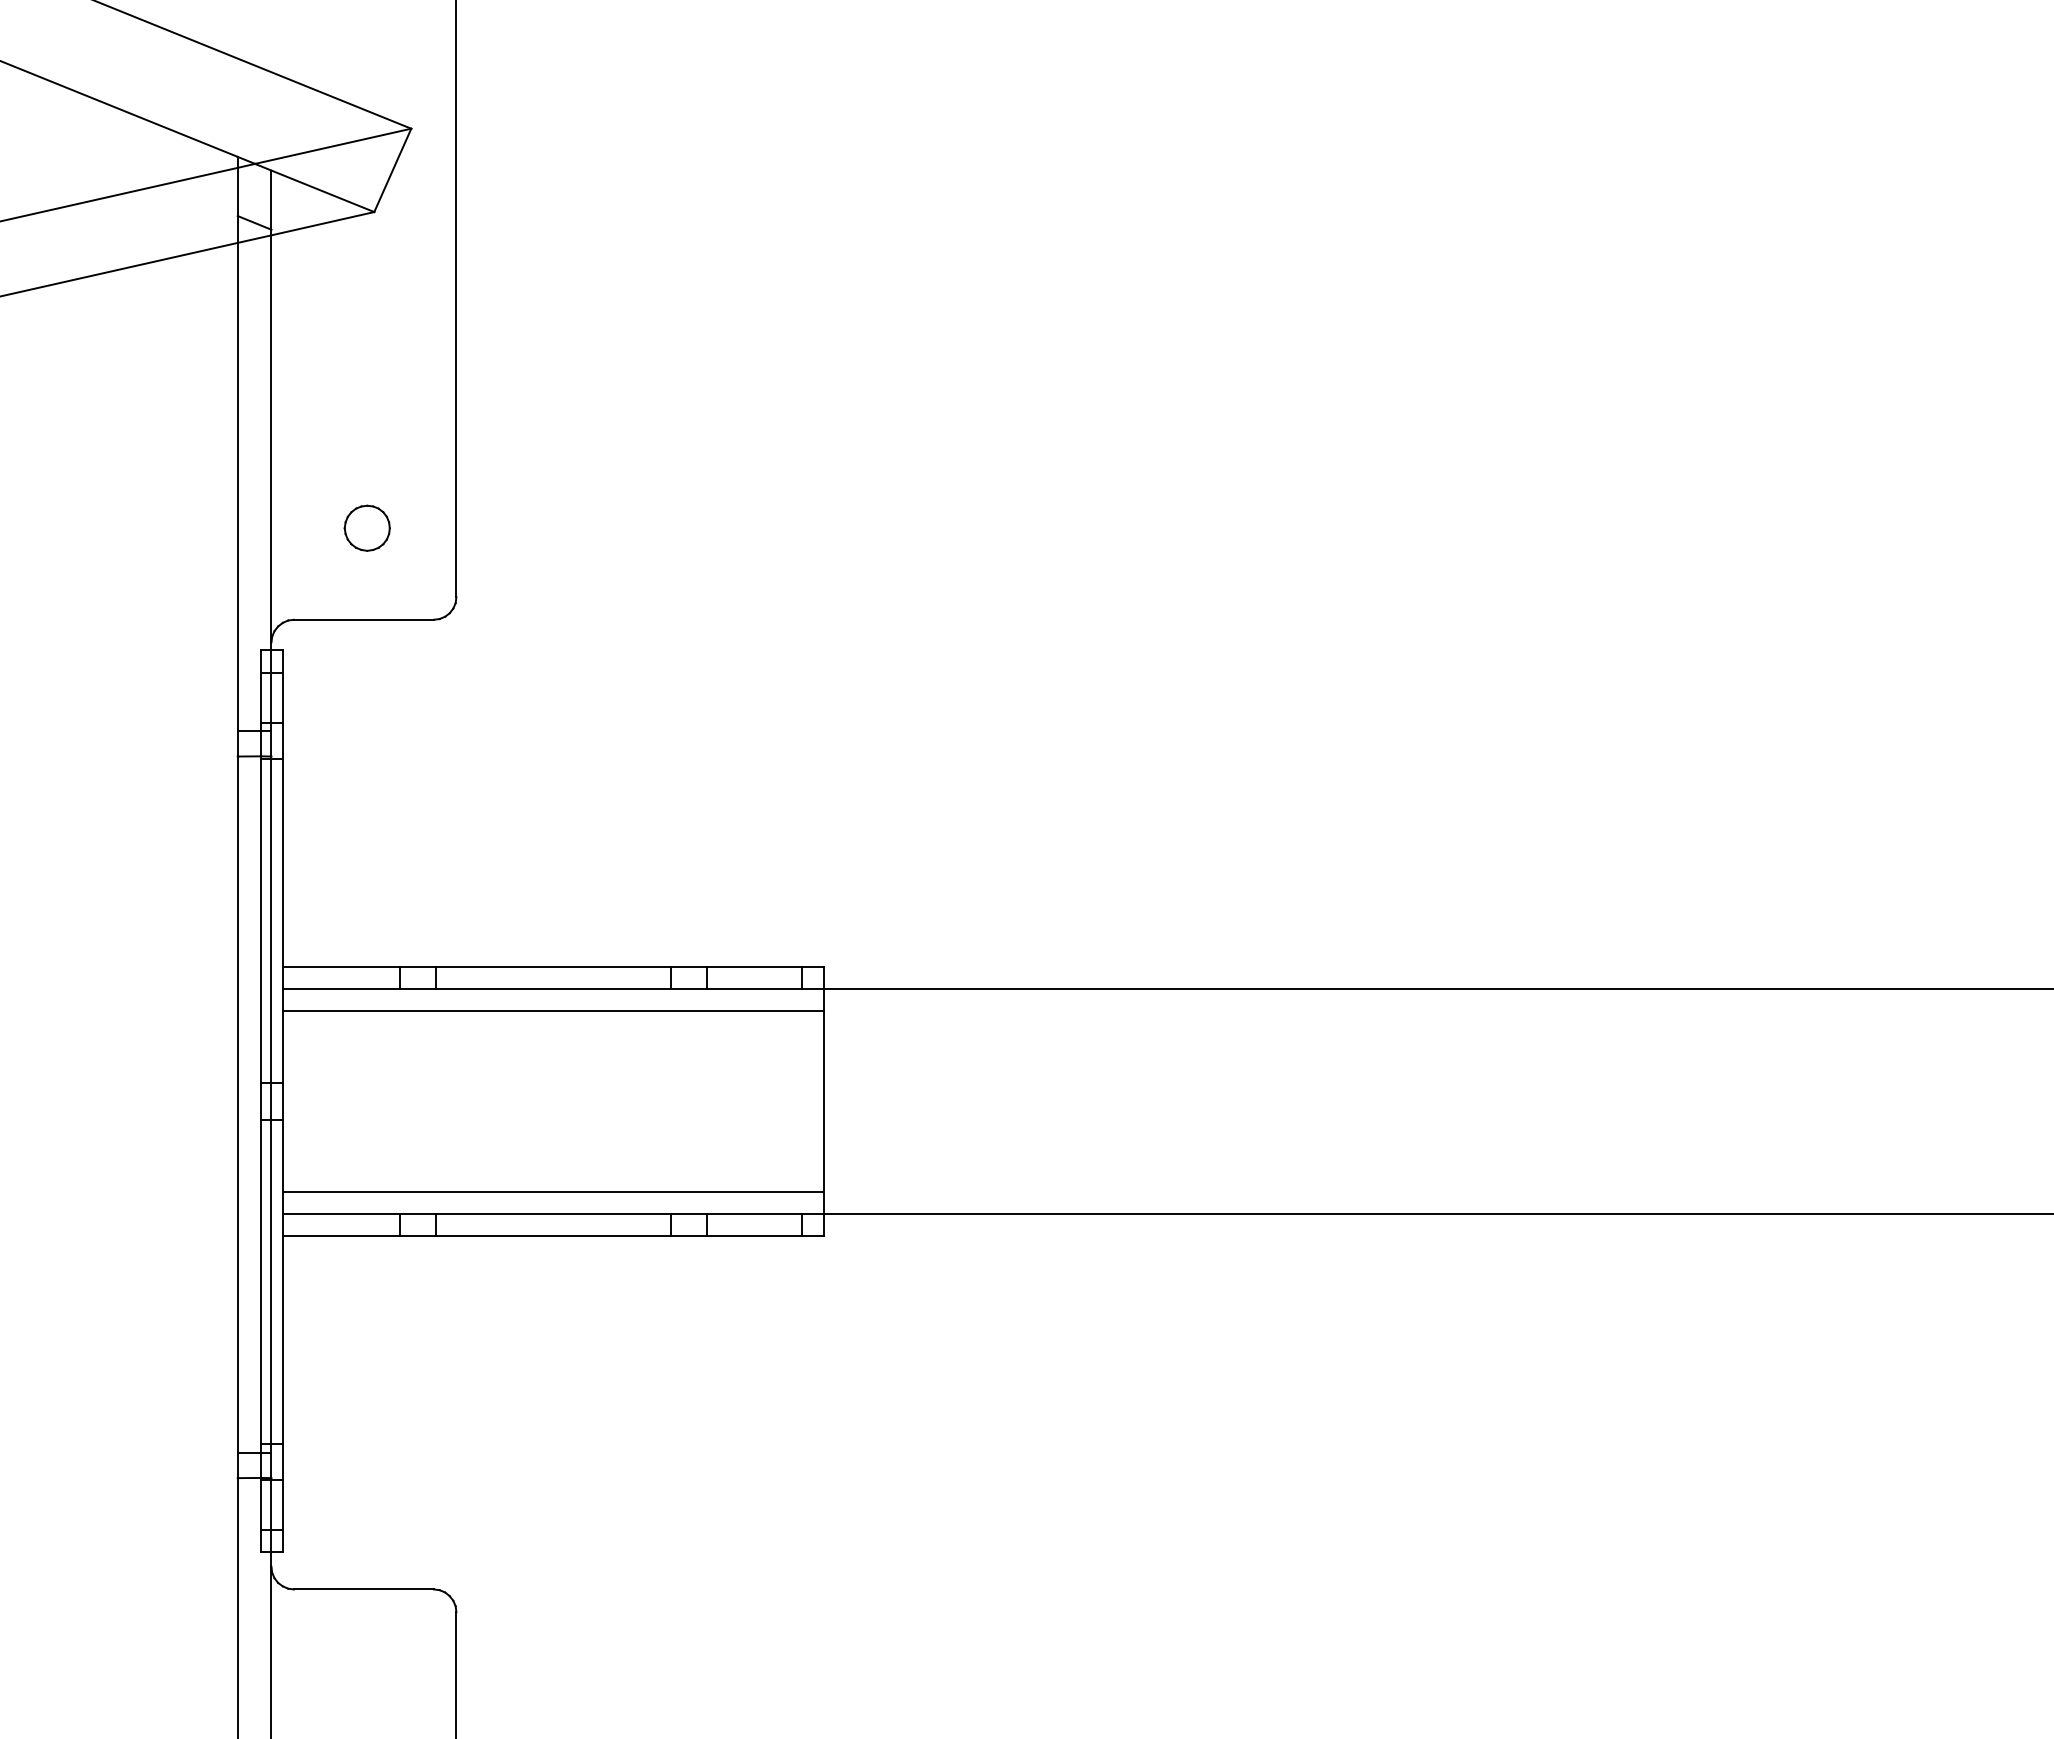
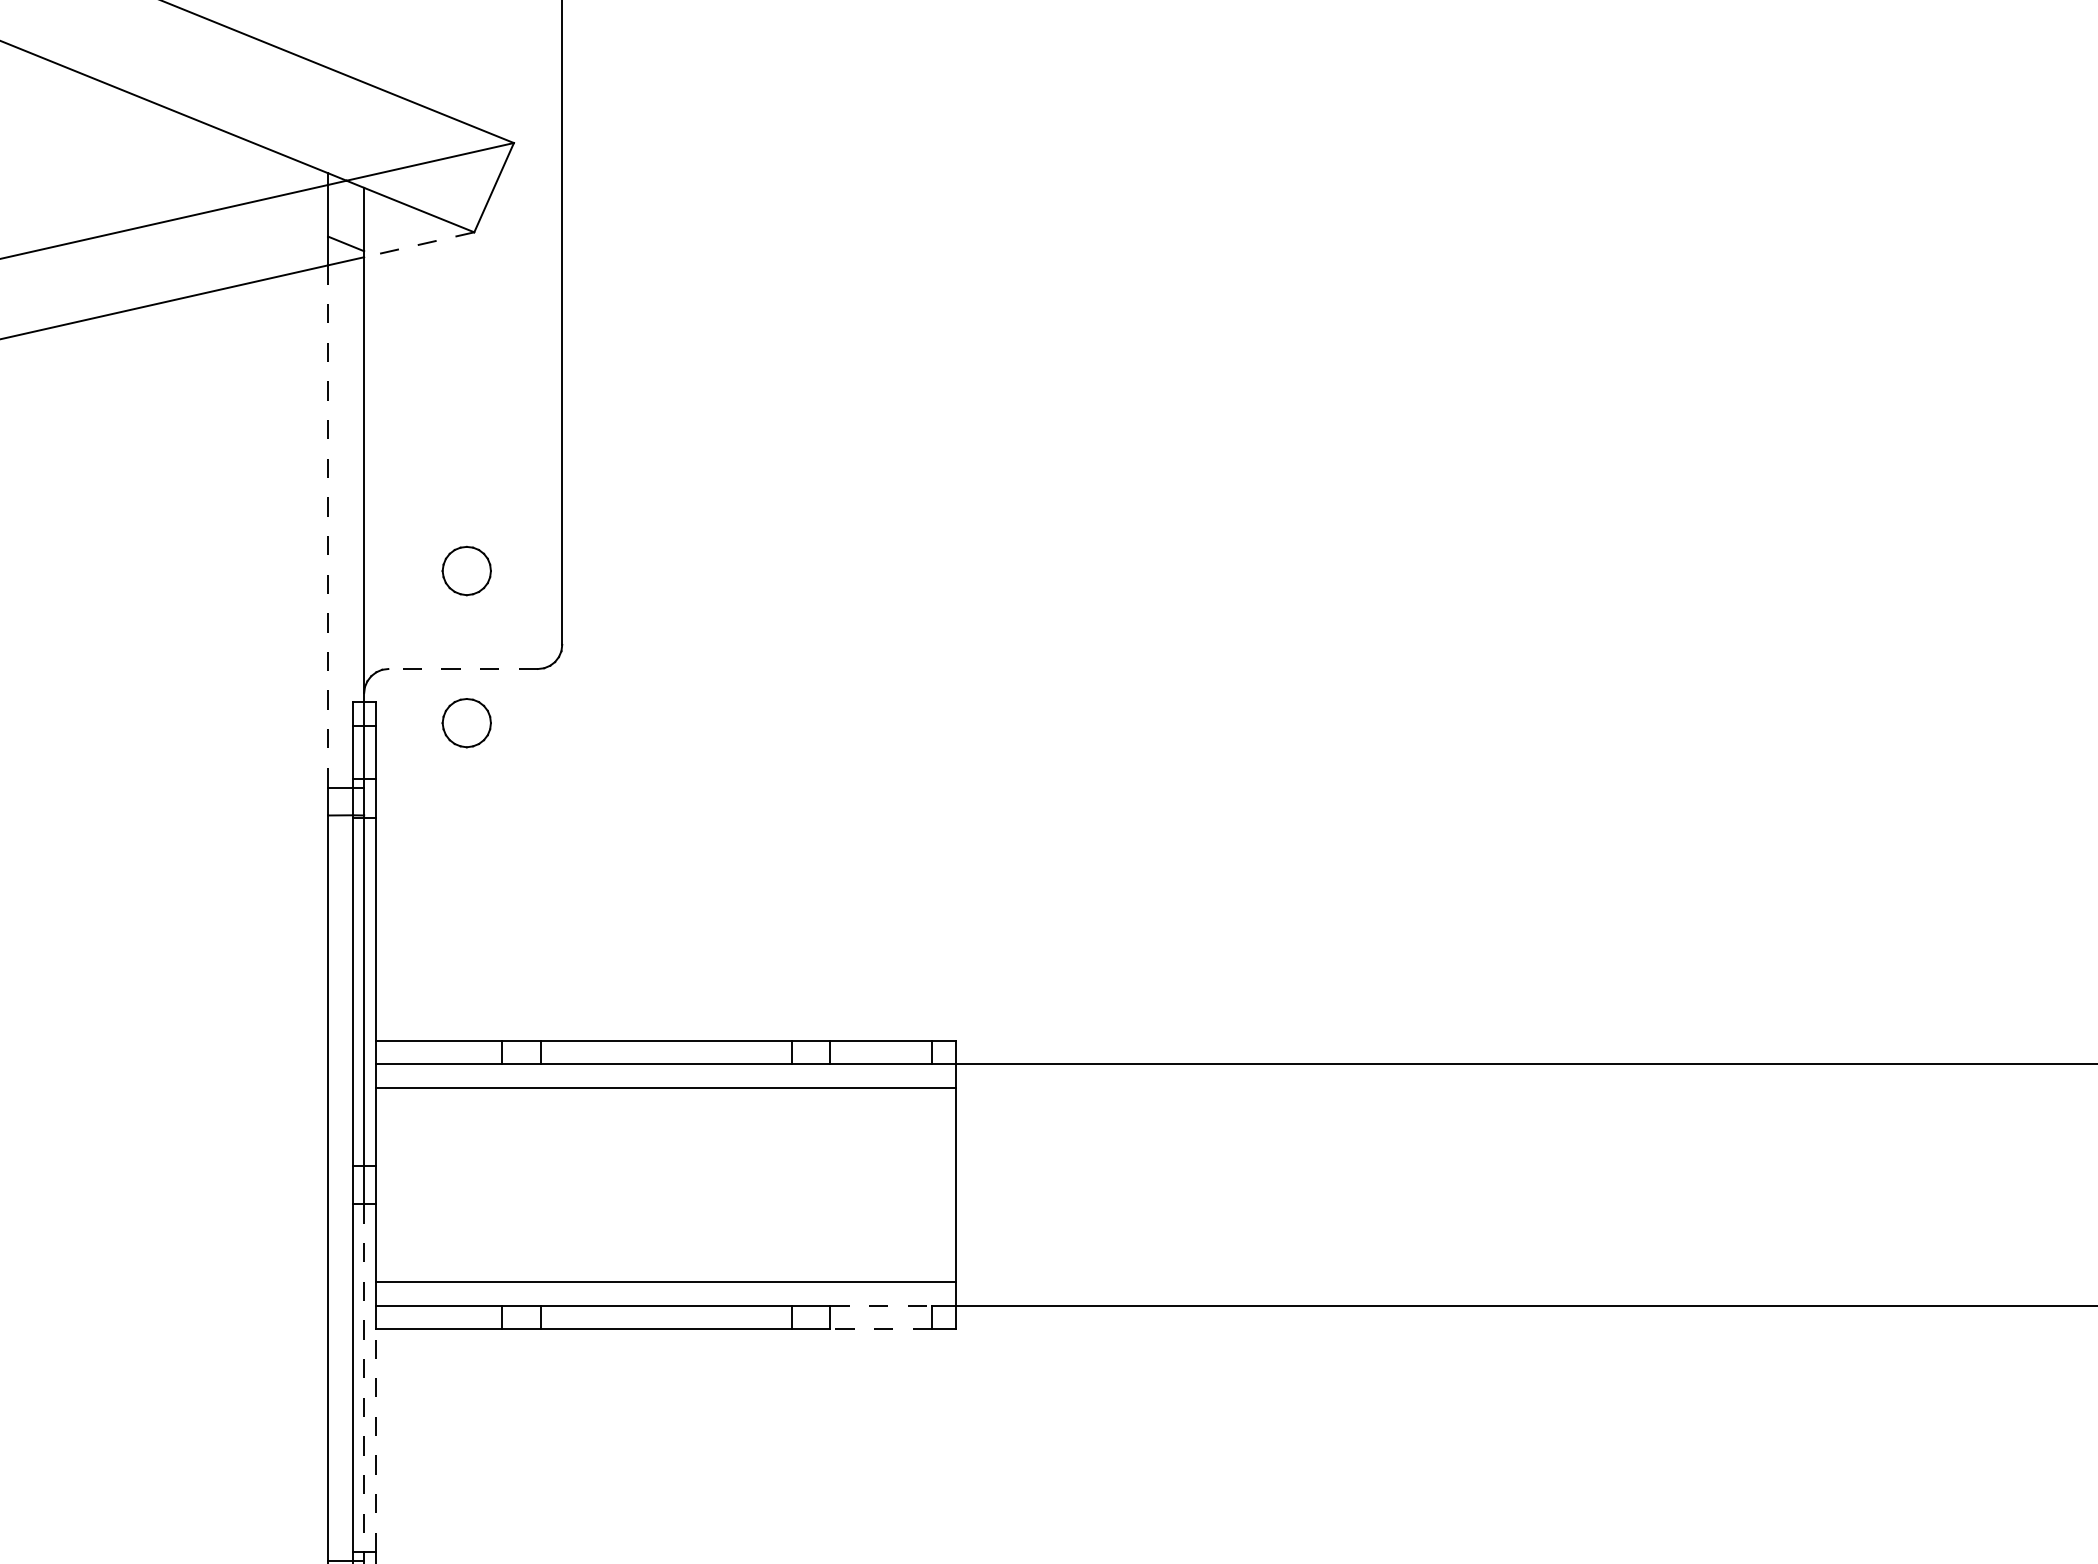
line: (322, 223) -> (418, 244), solid -> dashed
line: (237, 487) -> (327, 527), solid -> dashed
line: (363, 619) -> (462, 668), solid -> dashed
part: (366, 669) -> (465, 722), added
line: (754, 1214) -> (881, 1306), solid -> dashed
line: (753, 1235) -> (880, 1328), solid -> dashed
line: (271, 1282) -> (364, 1378), solid -> dashed
line: (282, 1339) -> (375, 1439), solid -> dashed

